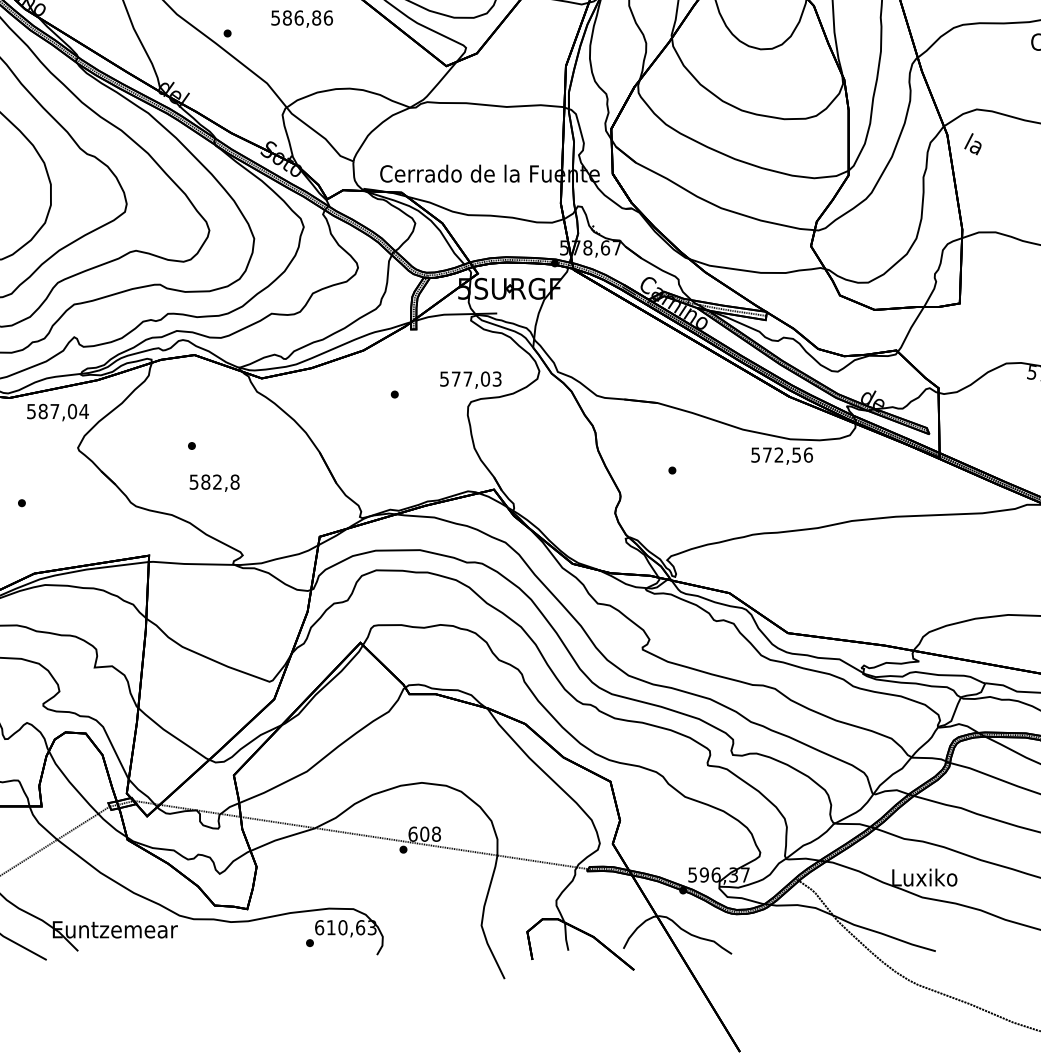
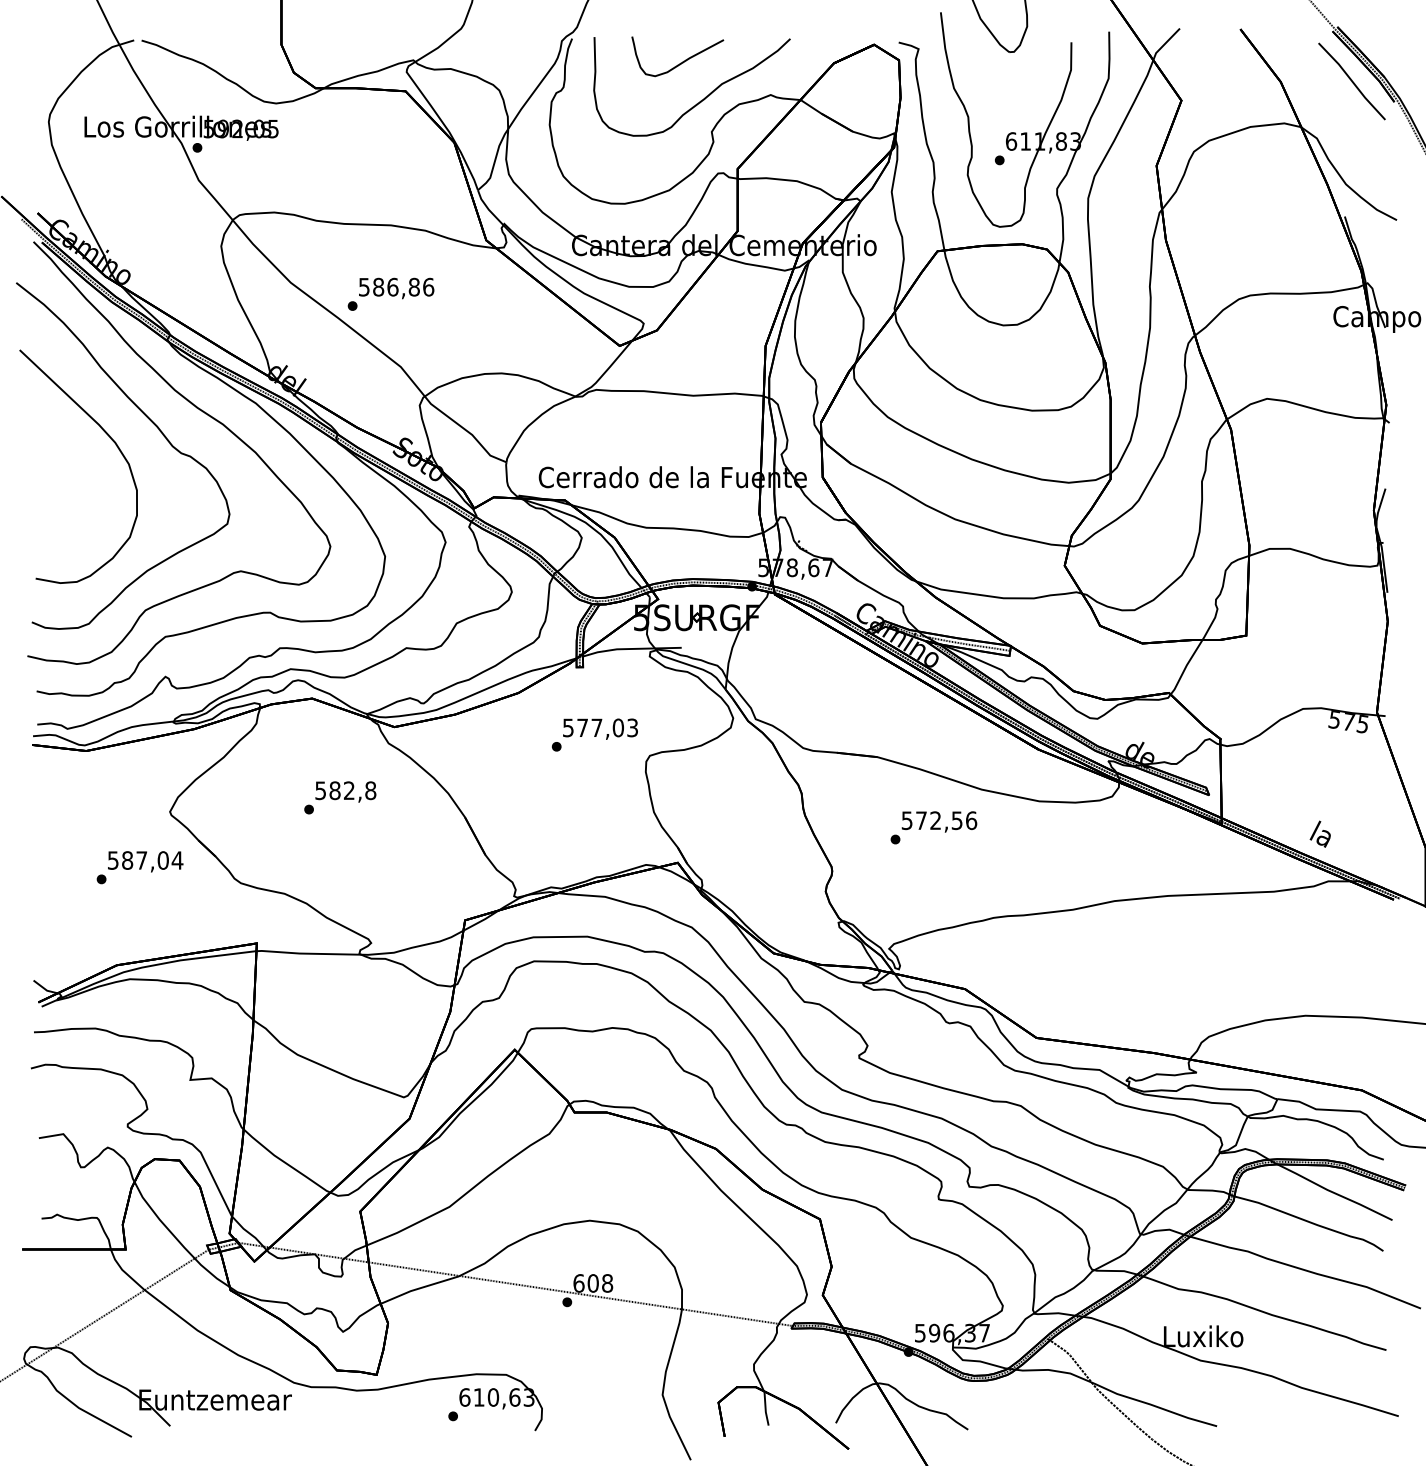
text: (302, 19) -> (396, 288), moved
text: (972, 143) -> (1319, 833), moved
text: (470, 379) -> (600, 728), moved
text: (57, 412) -> (145, 861), moved
text: (782, 455) -> (939, 821), moved
text: (214, 482) -> (345, 791), moved

